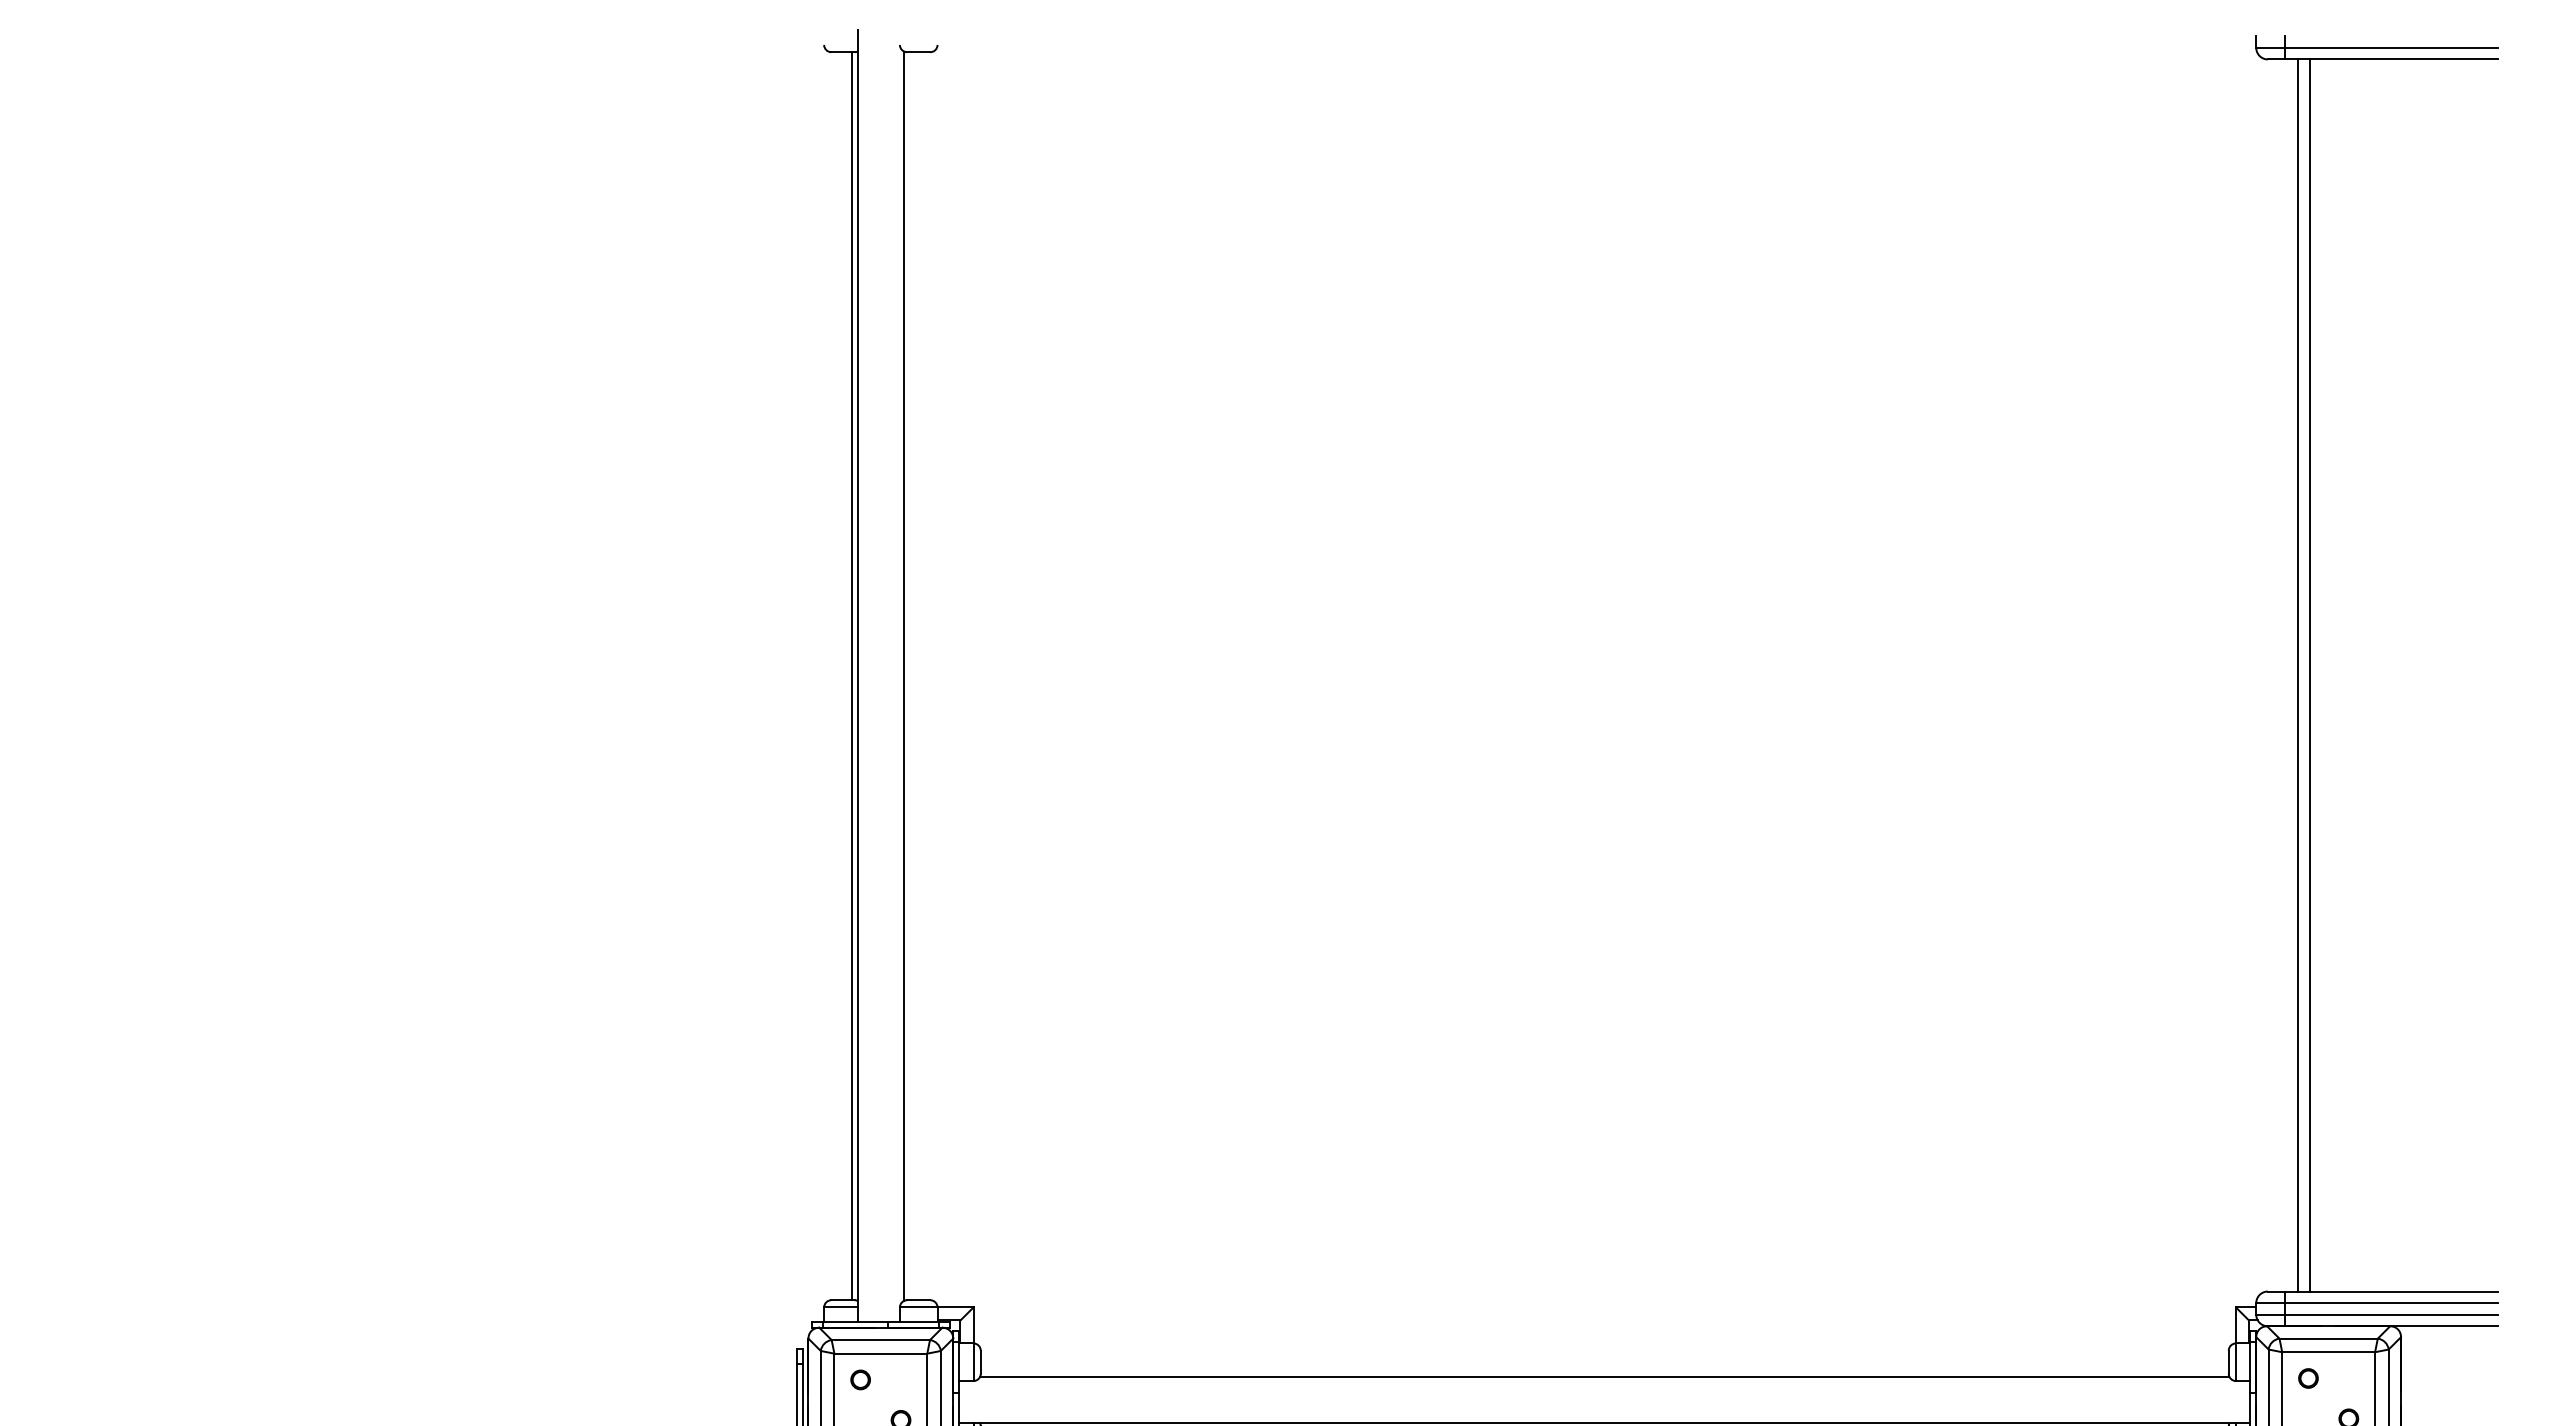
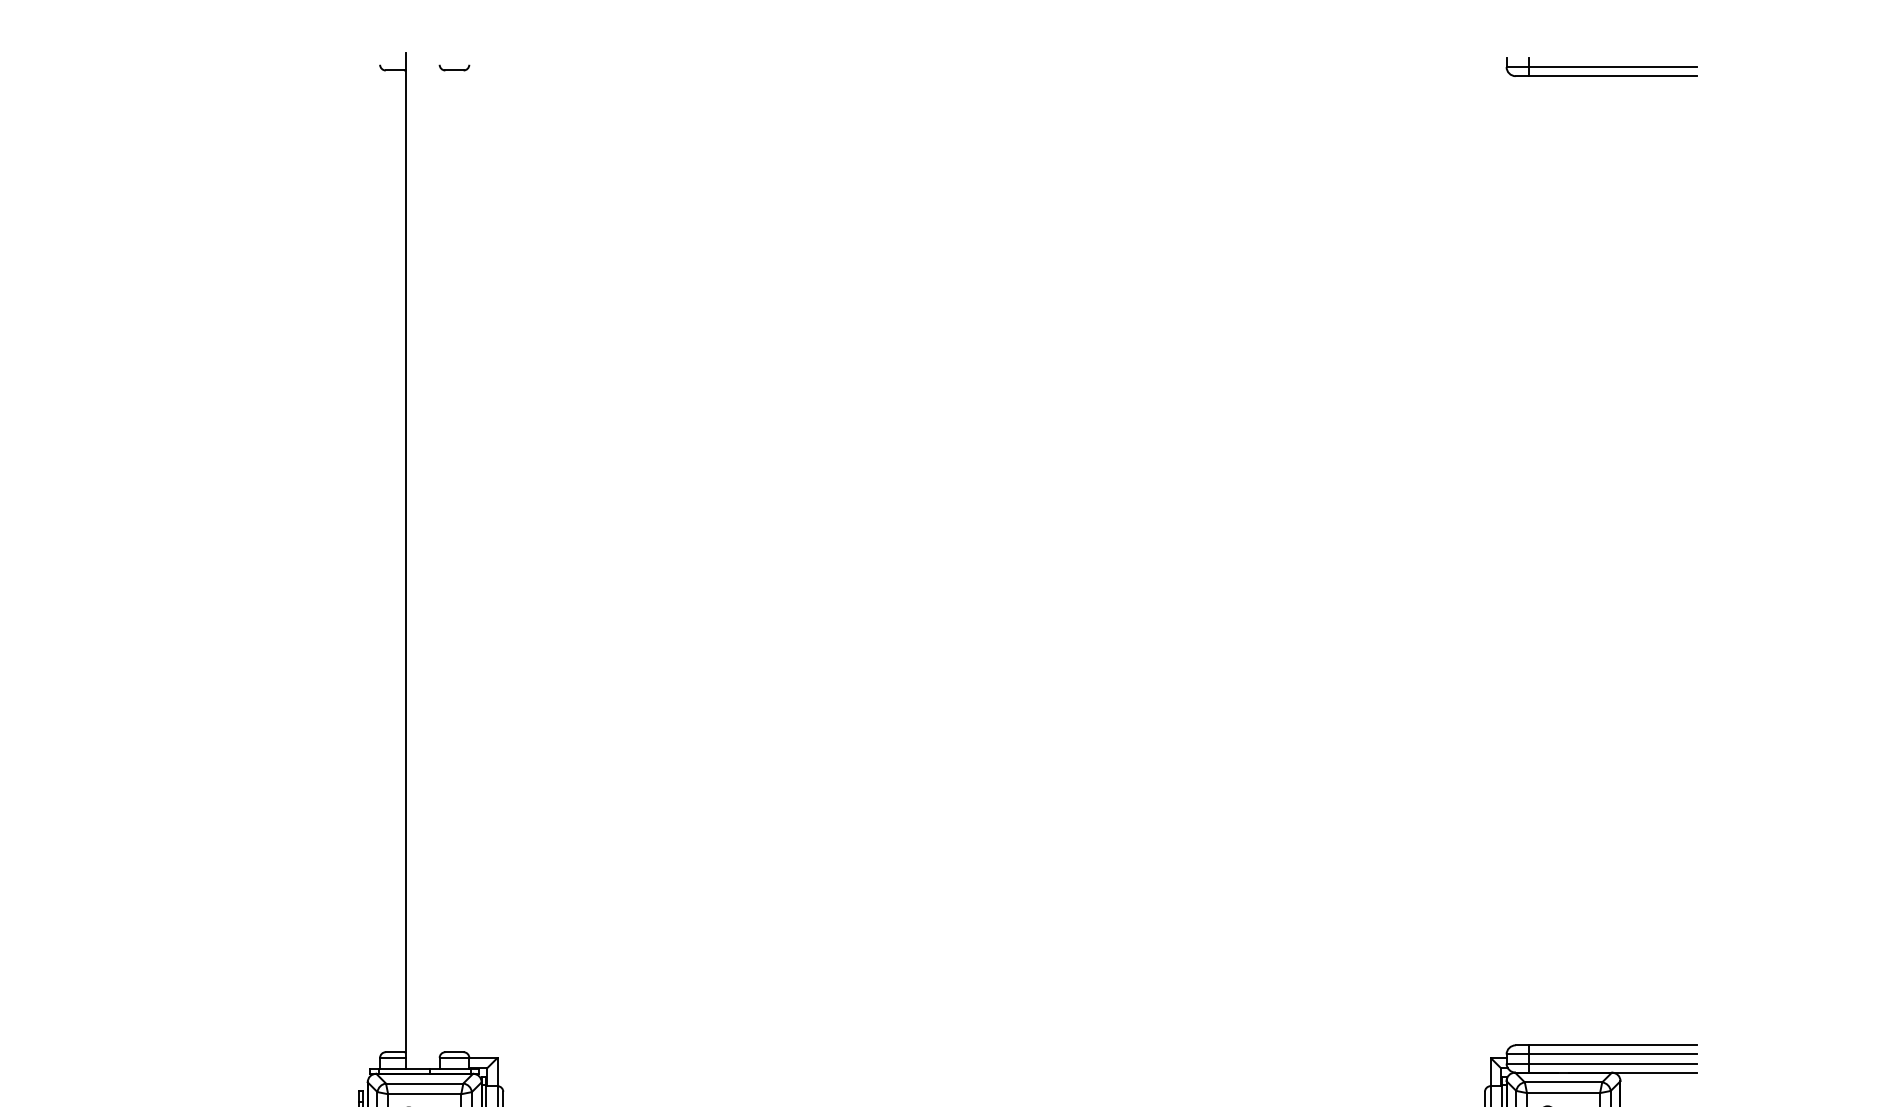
line: (904, 675) -> (443, 560), removed
line: (2298, 675) -> (1539, 560), removed
line: (2309, 675) -> (1548, 560), removed
line: (851, 676) -> (401, 561), removed

